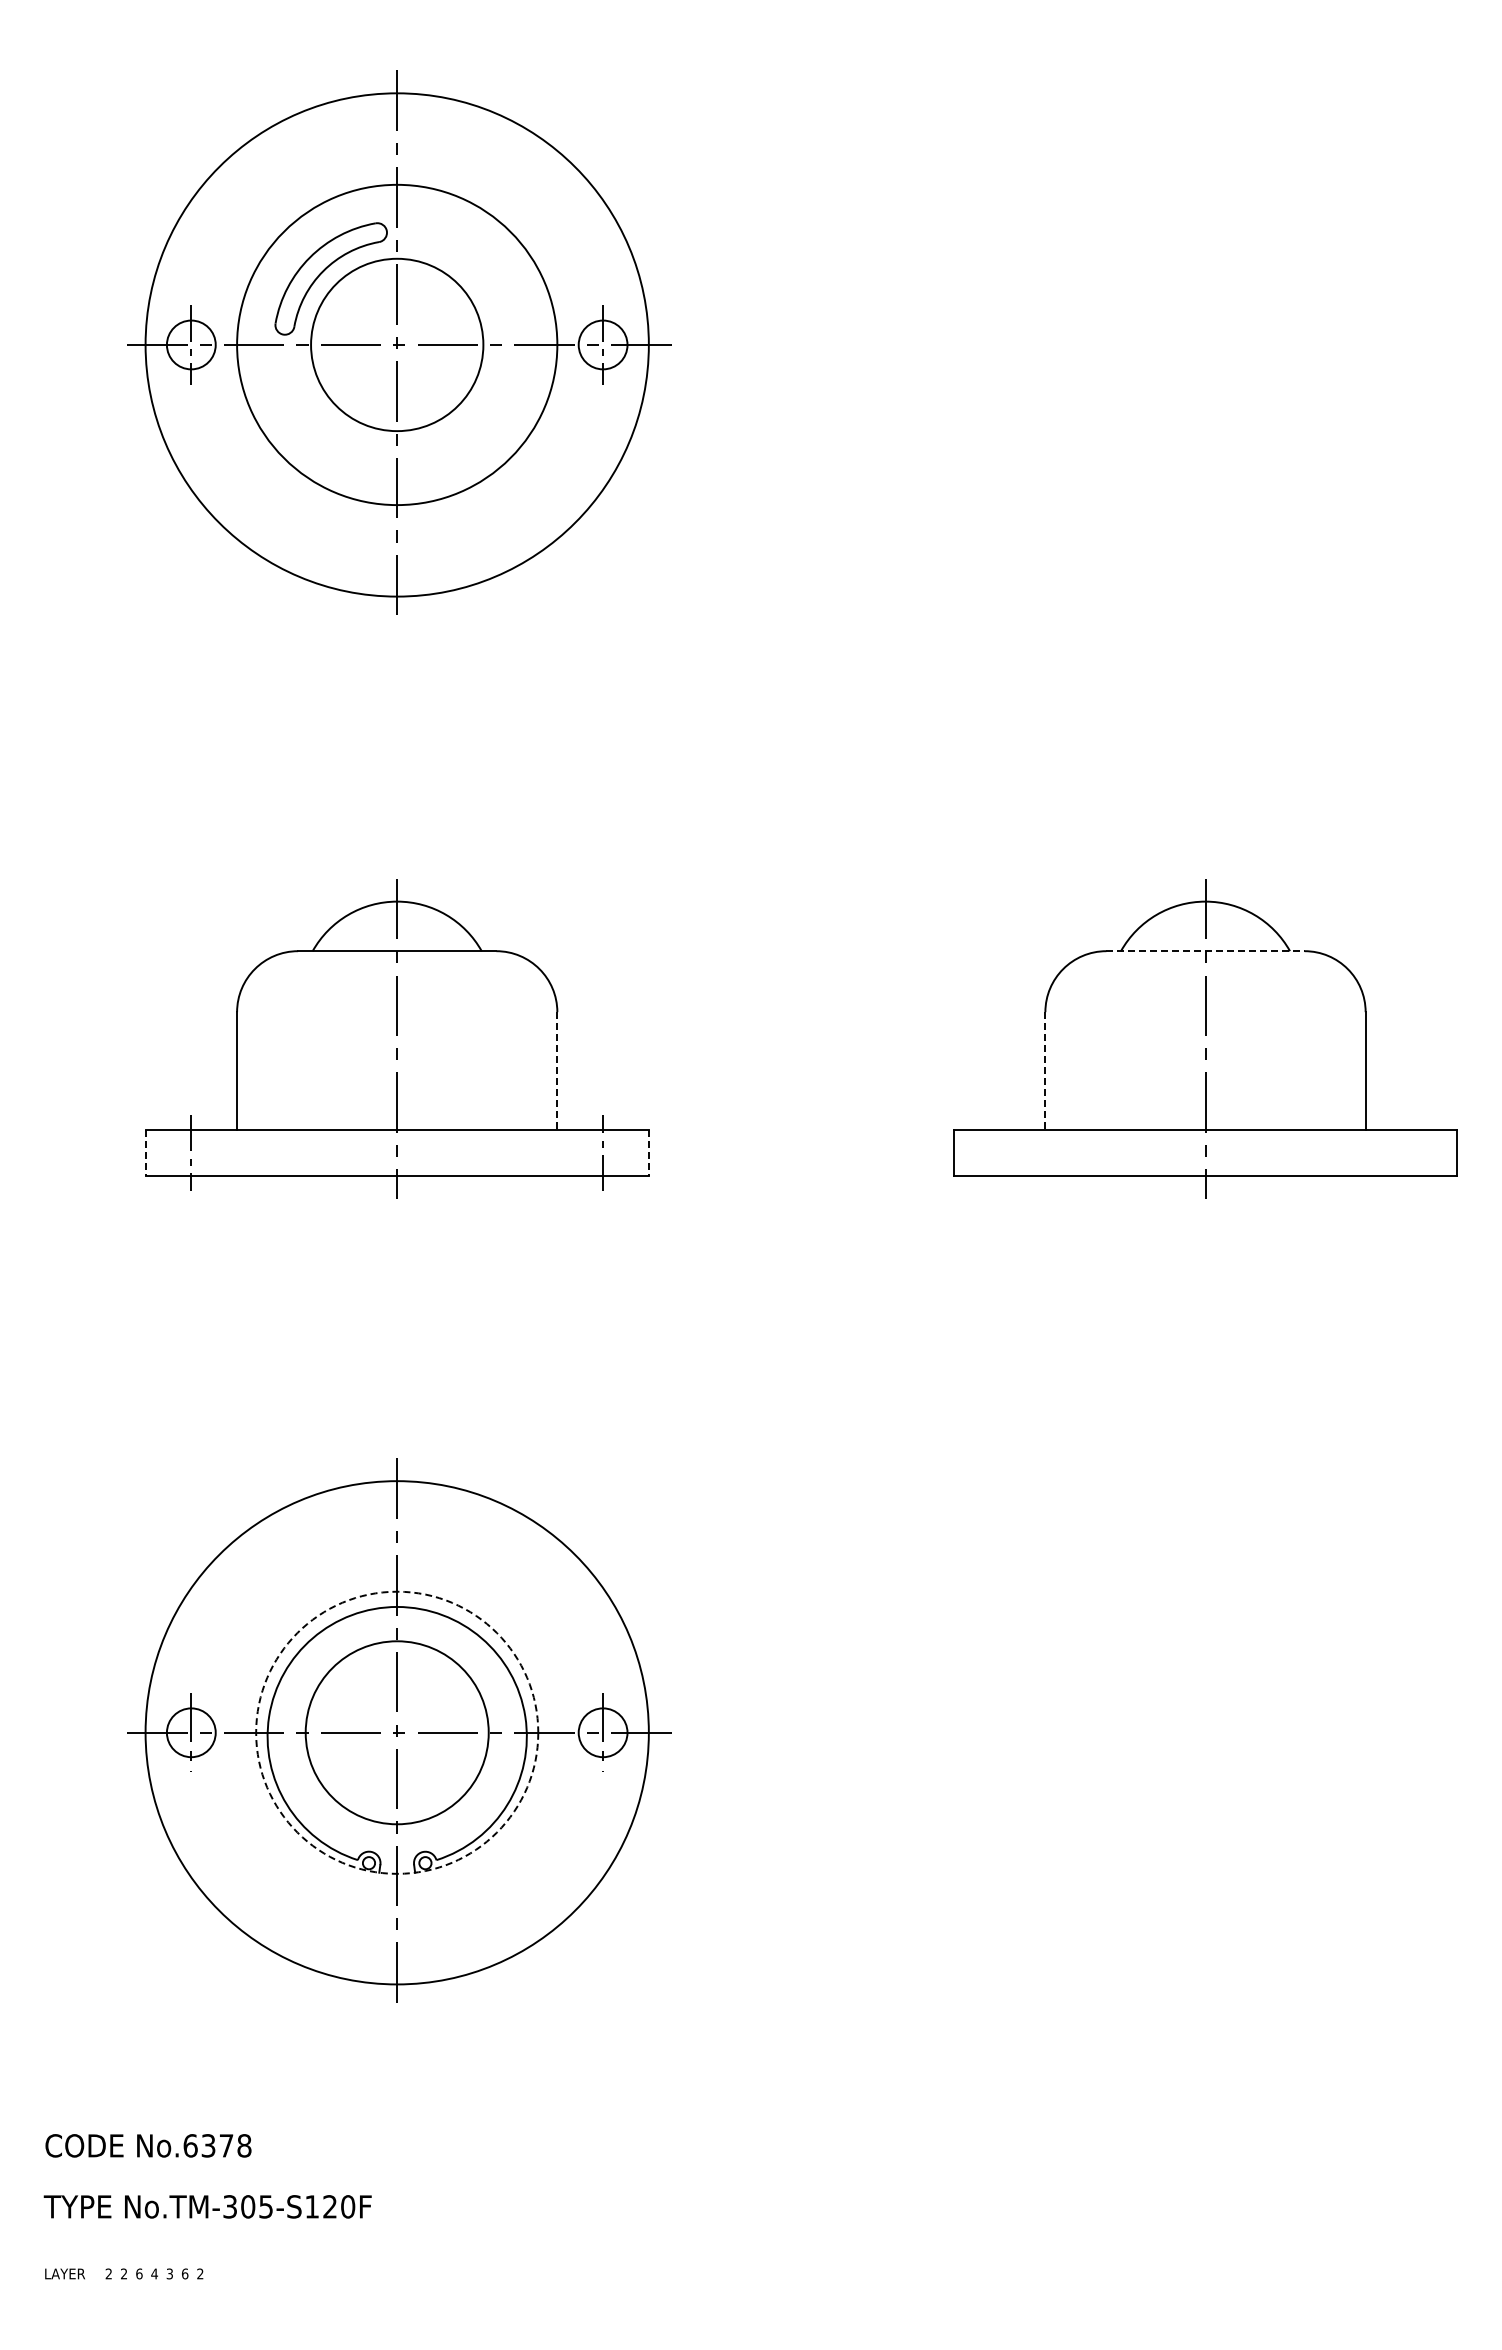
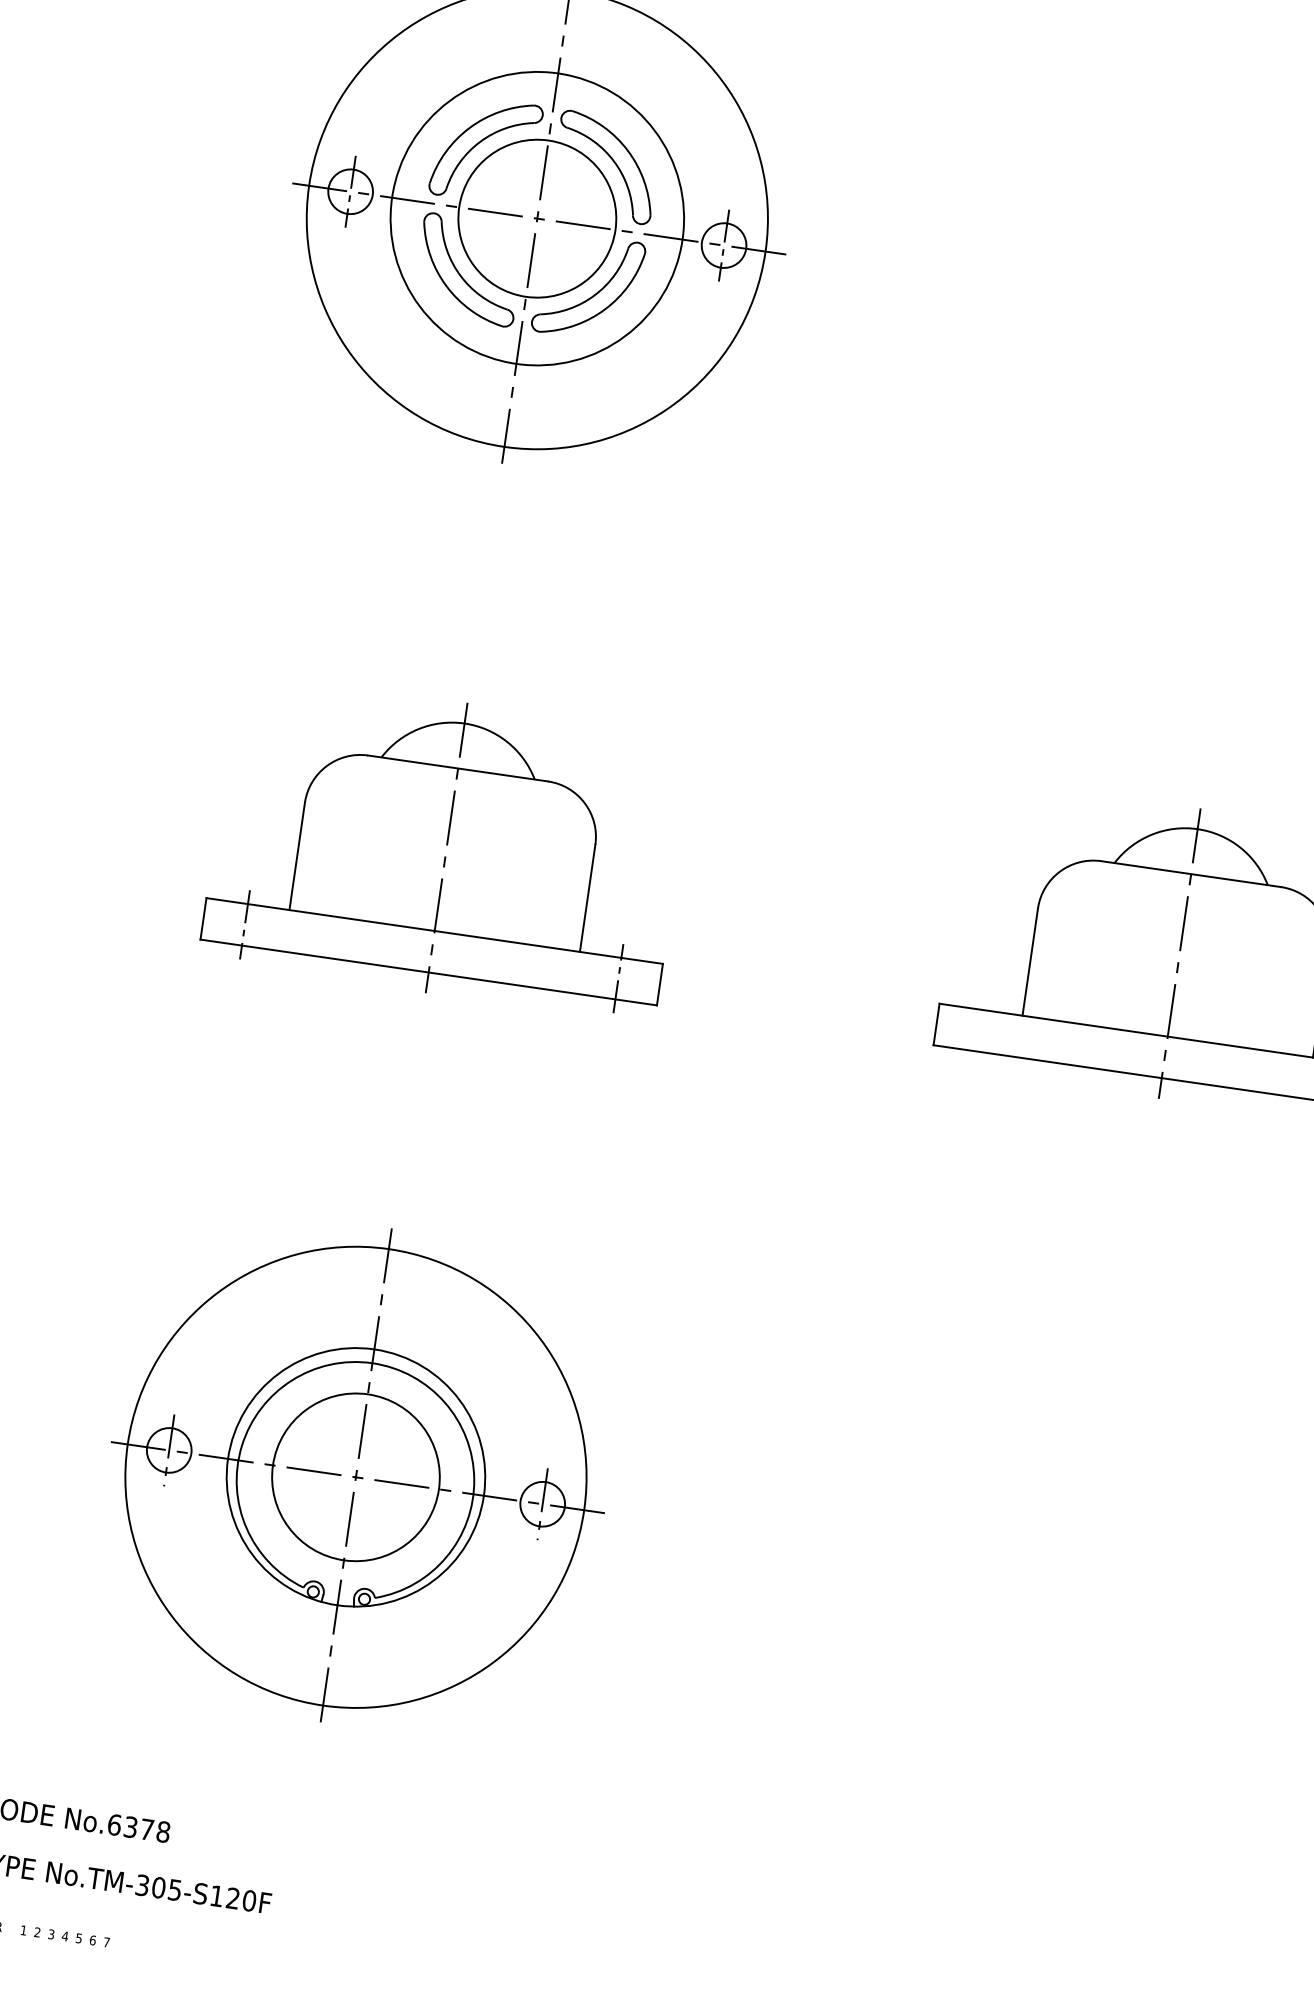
part: (469, 270) -> (612, 160), added
part: (323, 417) -> (461, 274), added
part: (470, 418) -> (594, 294), added
line: (1206, 951) -> (1192, 874), dashed -> solid
line: (557, 1071) -> (587, 898), dashed -> solid
line: (1045, 1071) -> (1030, 962), dashed -> solid
line: (145, 1153) -> (203, 919), dashed -> solid
line: (648, 1153) -> (659, 984), dashed -> solid
circle: (397, 1732) -> (356, 1477), dashed -> solid
text: (108, 2273) -> (23, 1929), 2 -> 1
text: (139, 2273) -> (51, 1934), 6 -> 3
text: (169, 2273) -> (78, 1937), 3 -> 5
text: (200, 2273) -> (106, 1942), 2 -> 7

